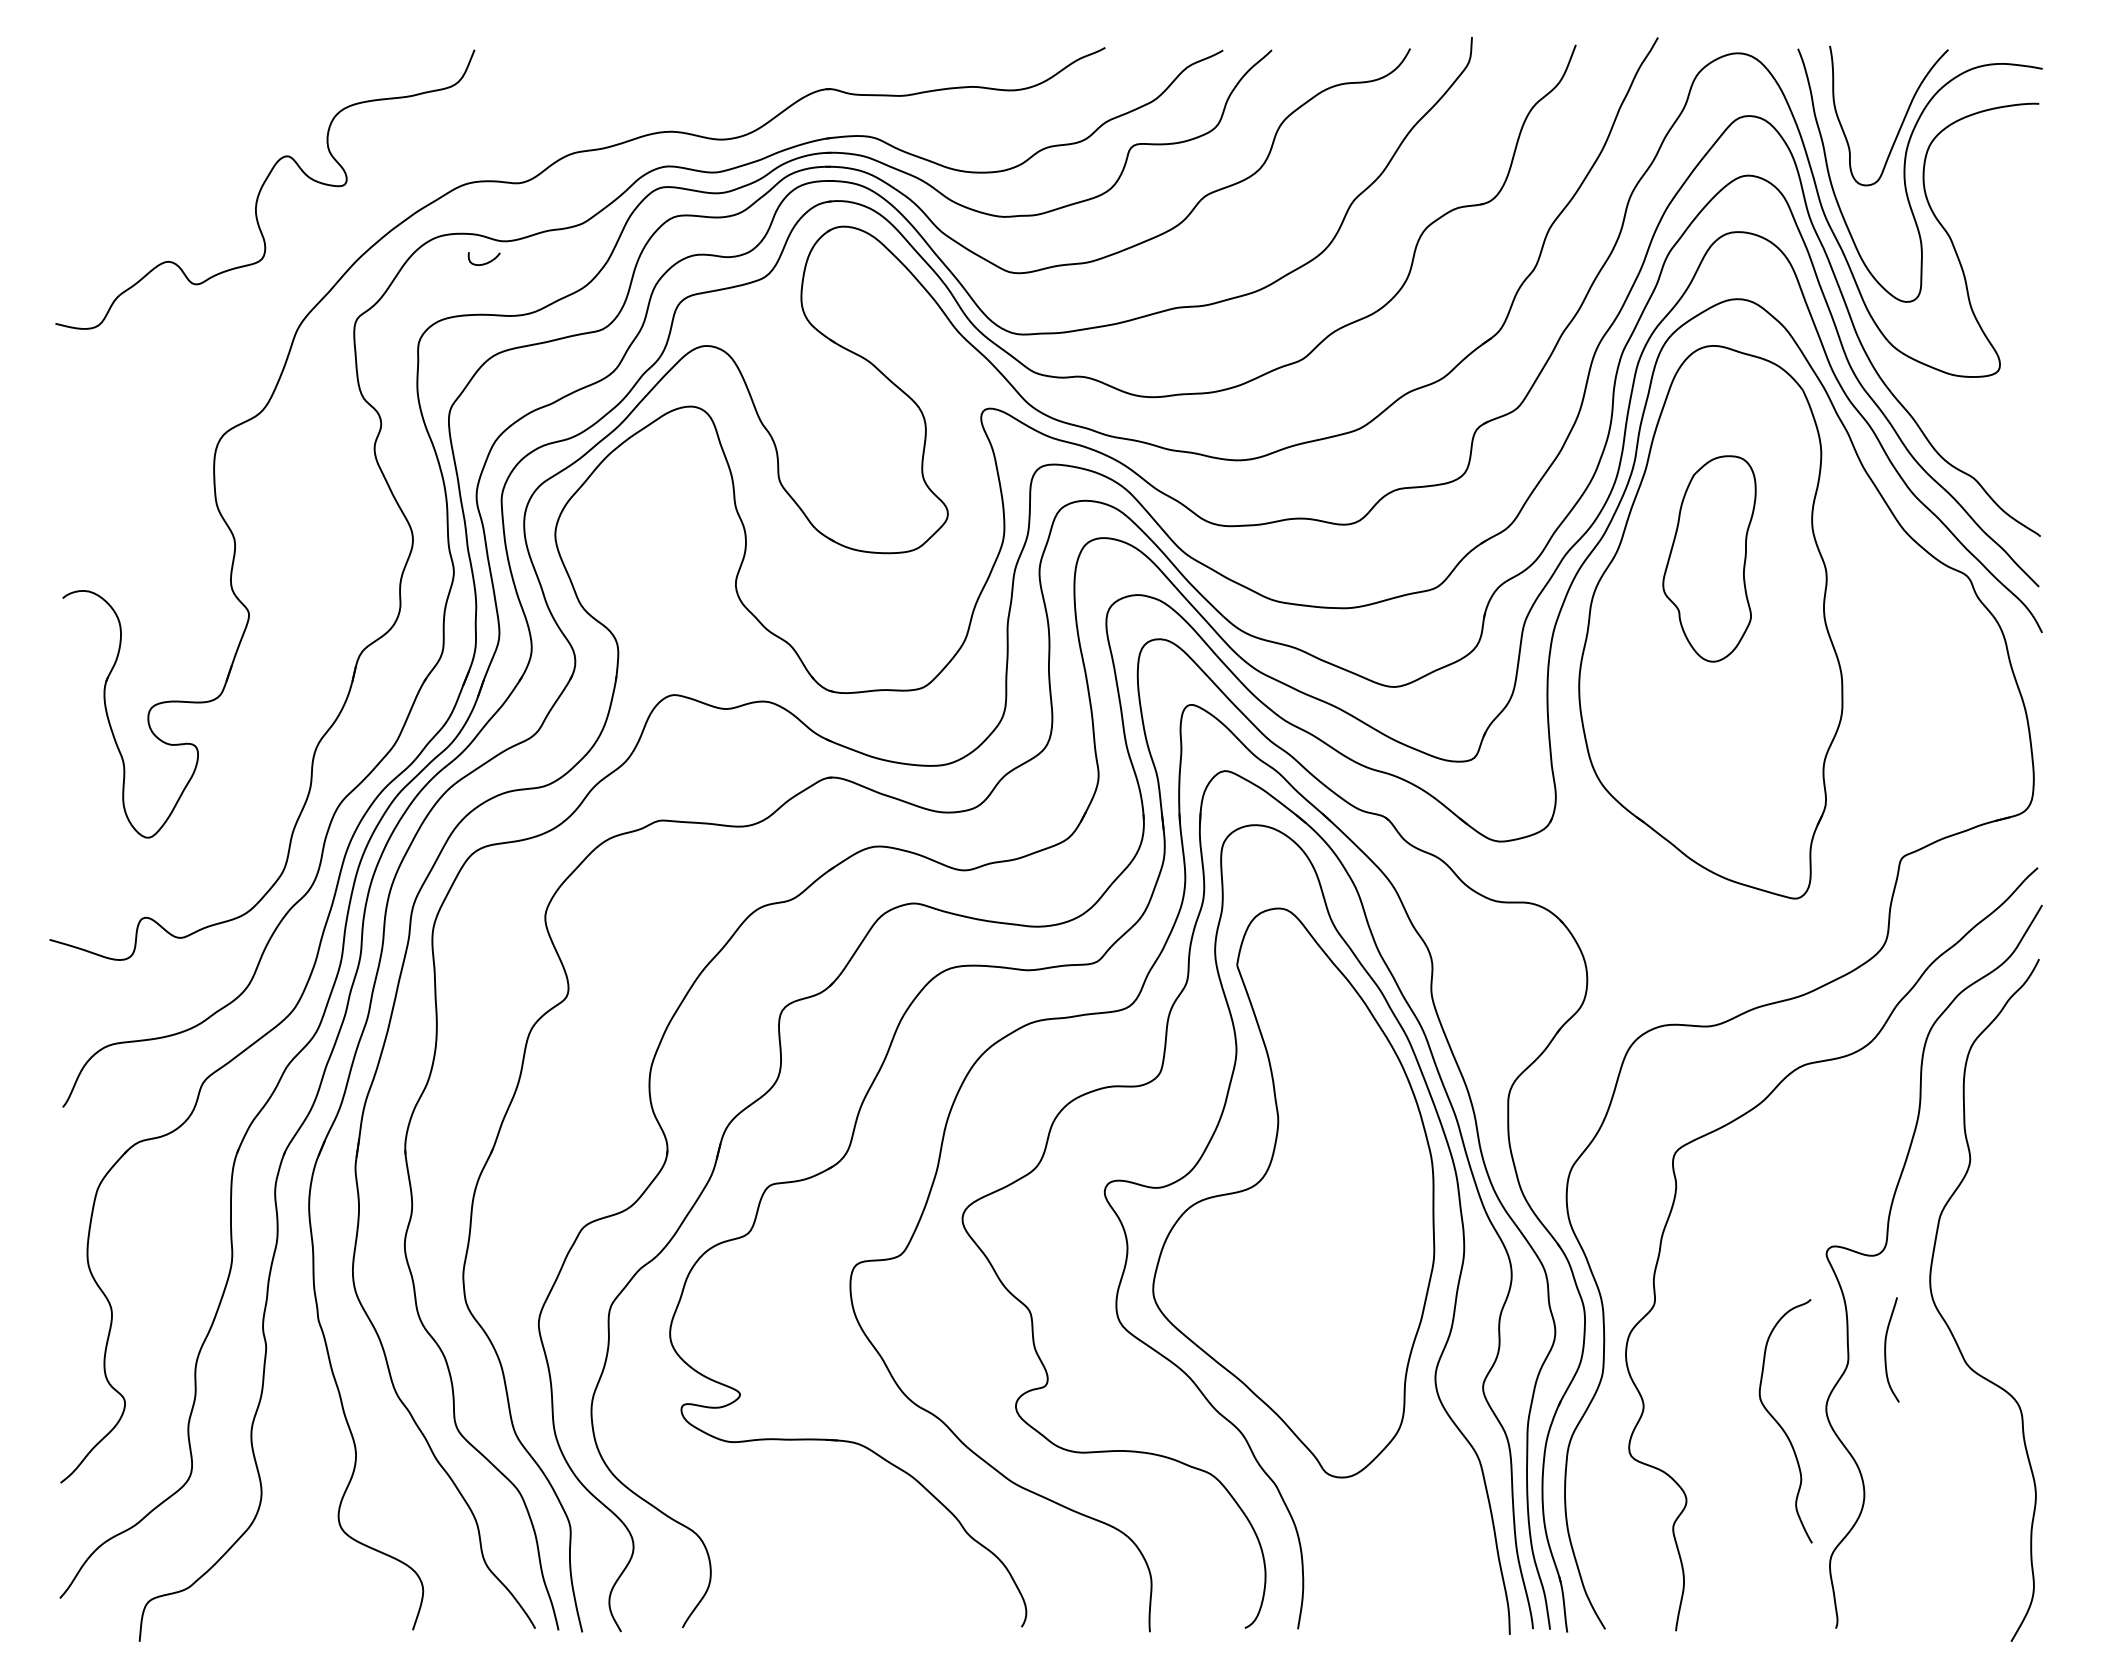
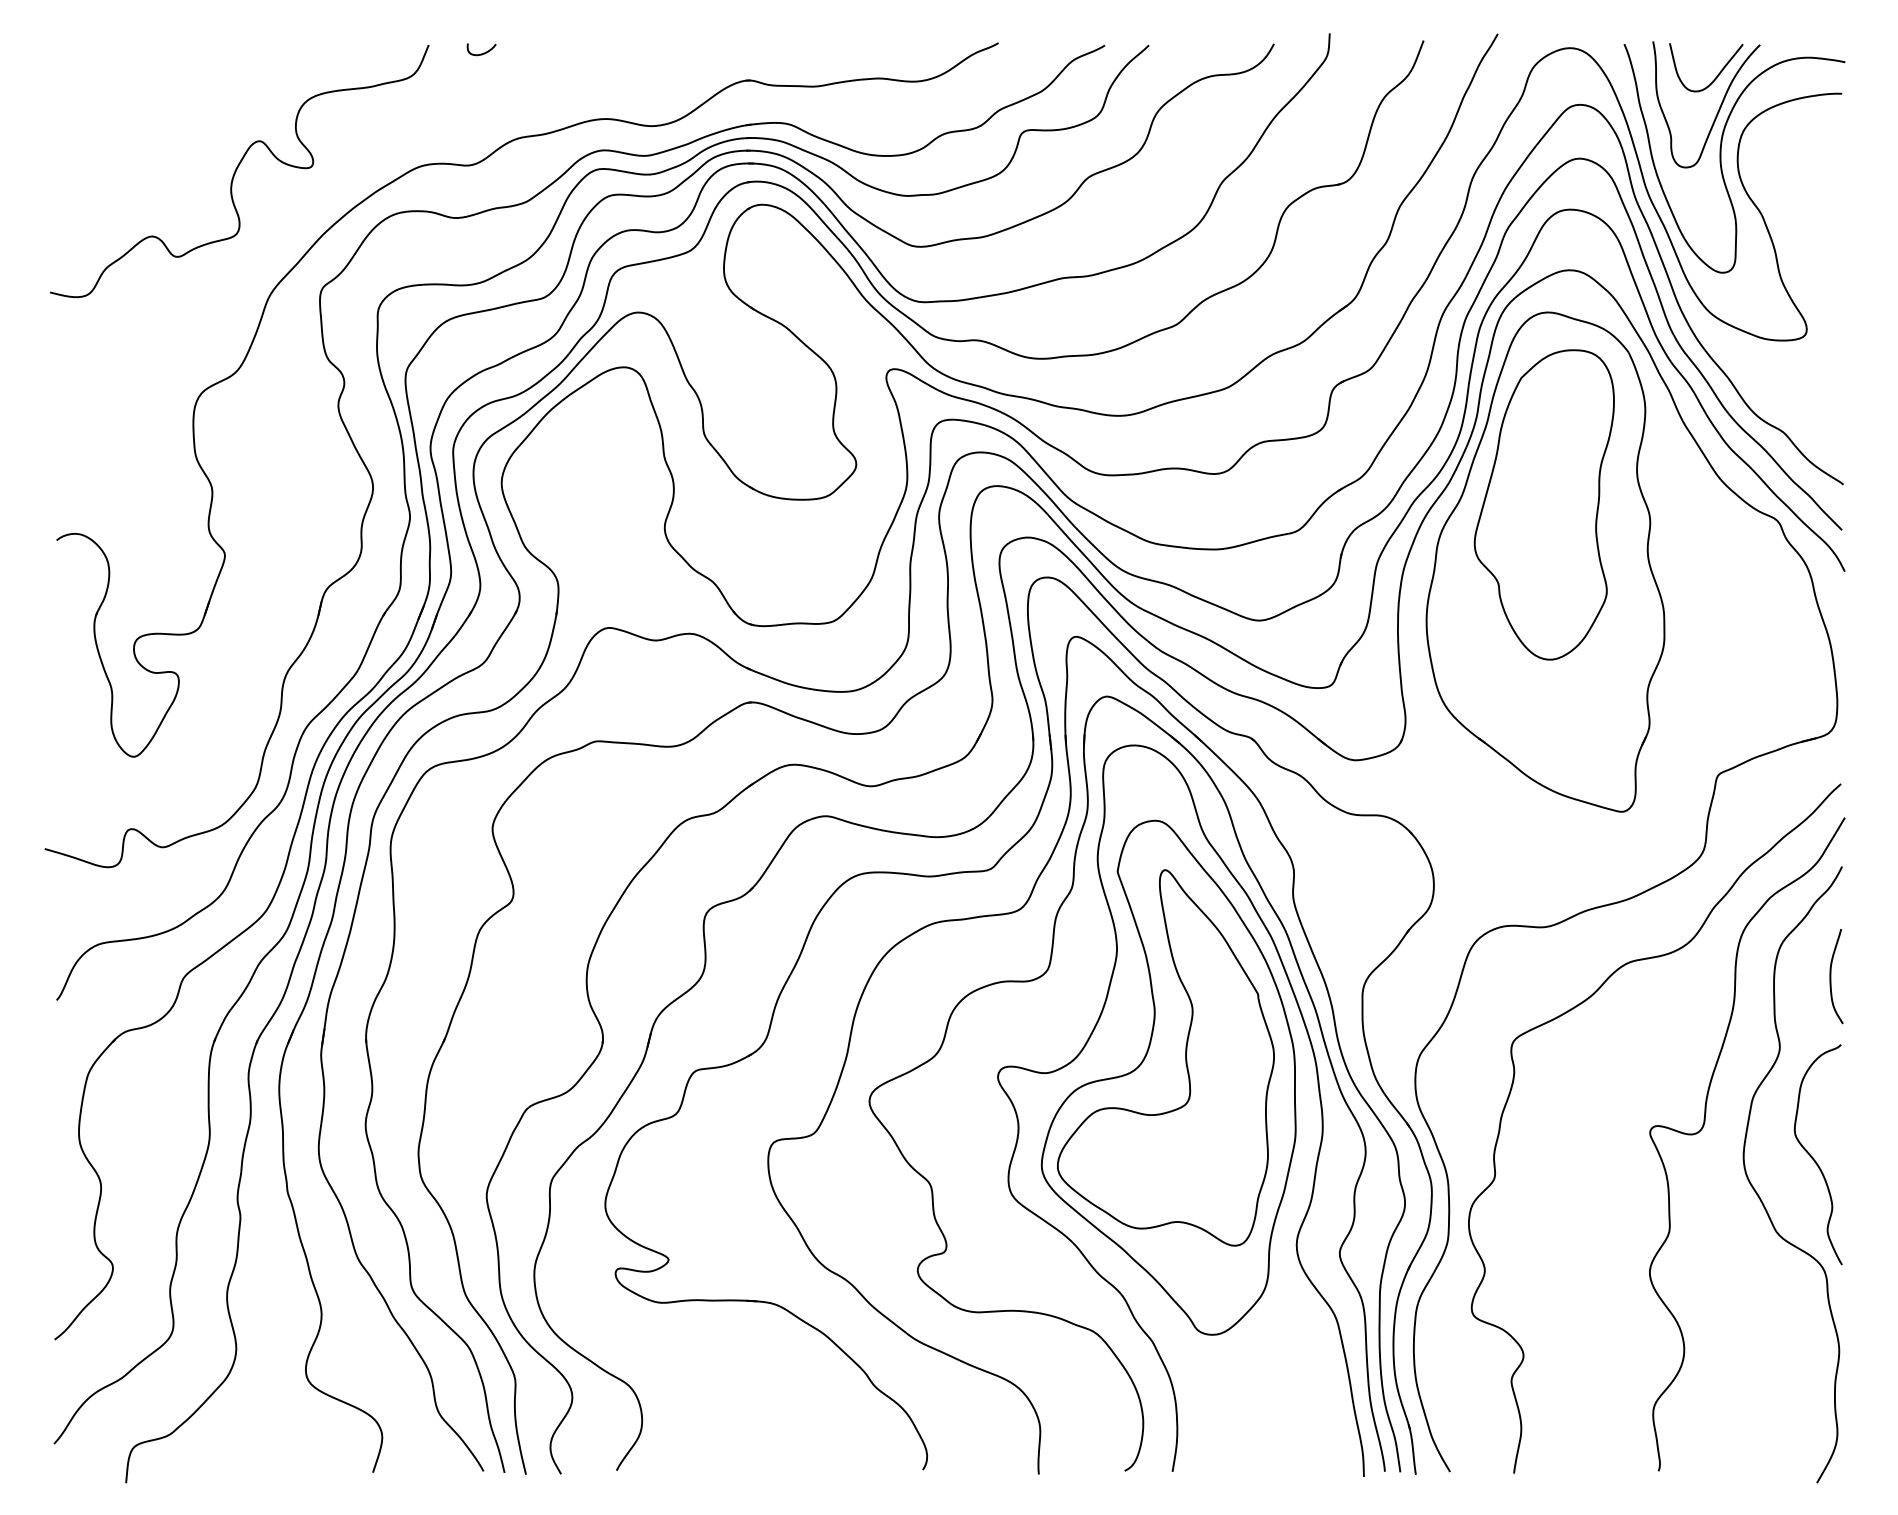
curve: (1900, 83) -> (1716, 75), added
curve: (485, 262) -> (482, 52), moved
part: (1709, 558) -> (1544, 504), size x1.67
part: (1312, 1170) -> (1185, 1057), added
curve: (1886, 1347) -> (1831, 974), moved
curve: (1780, 1424) -> (1813, 1157), moved

